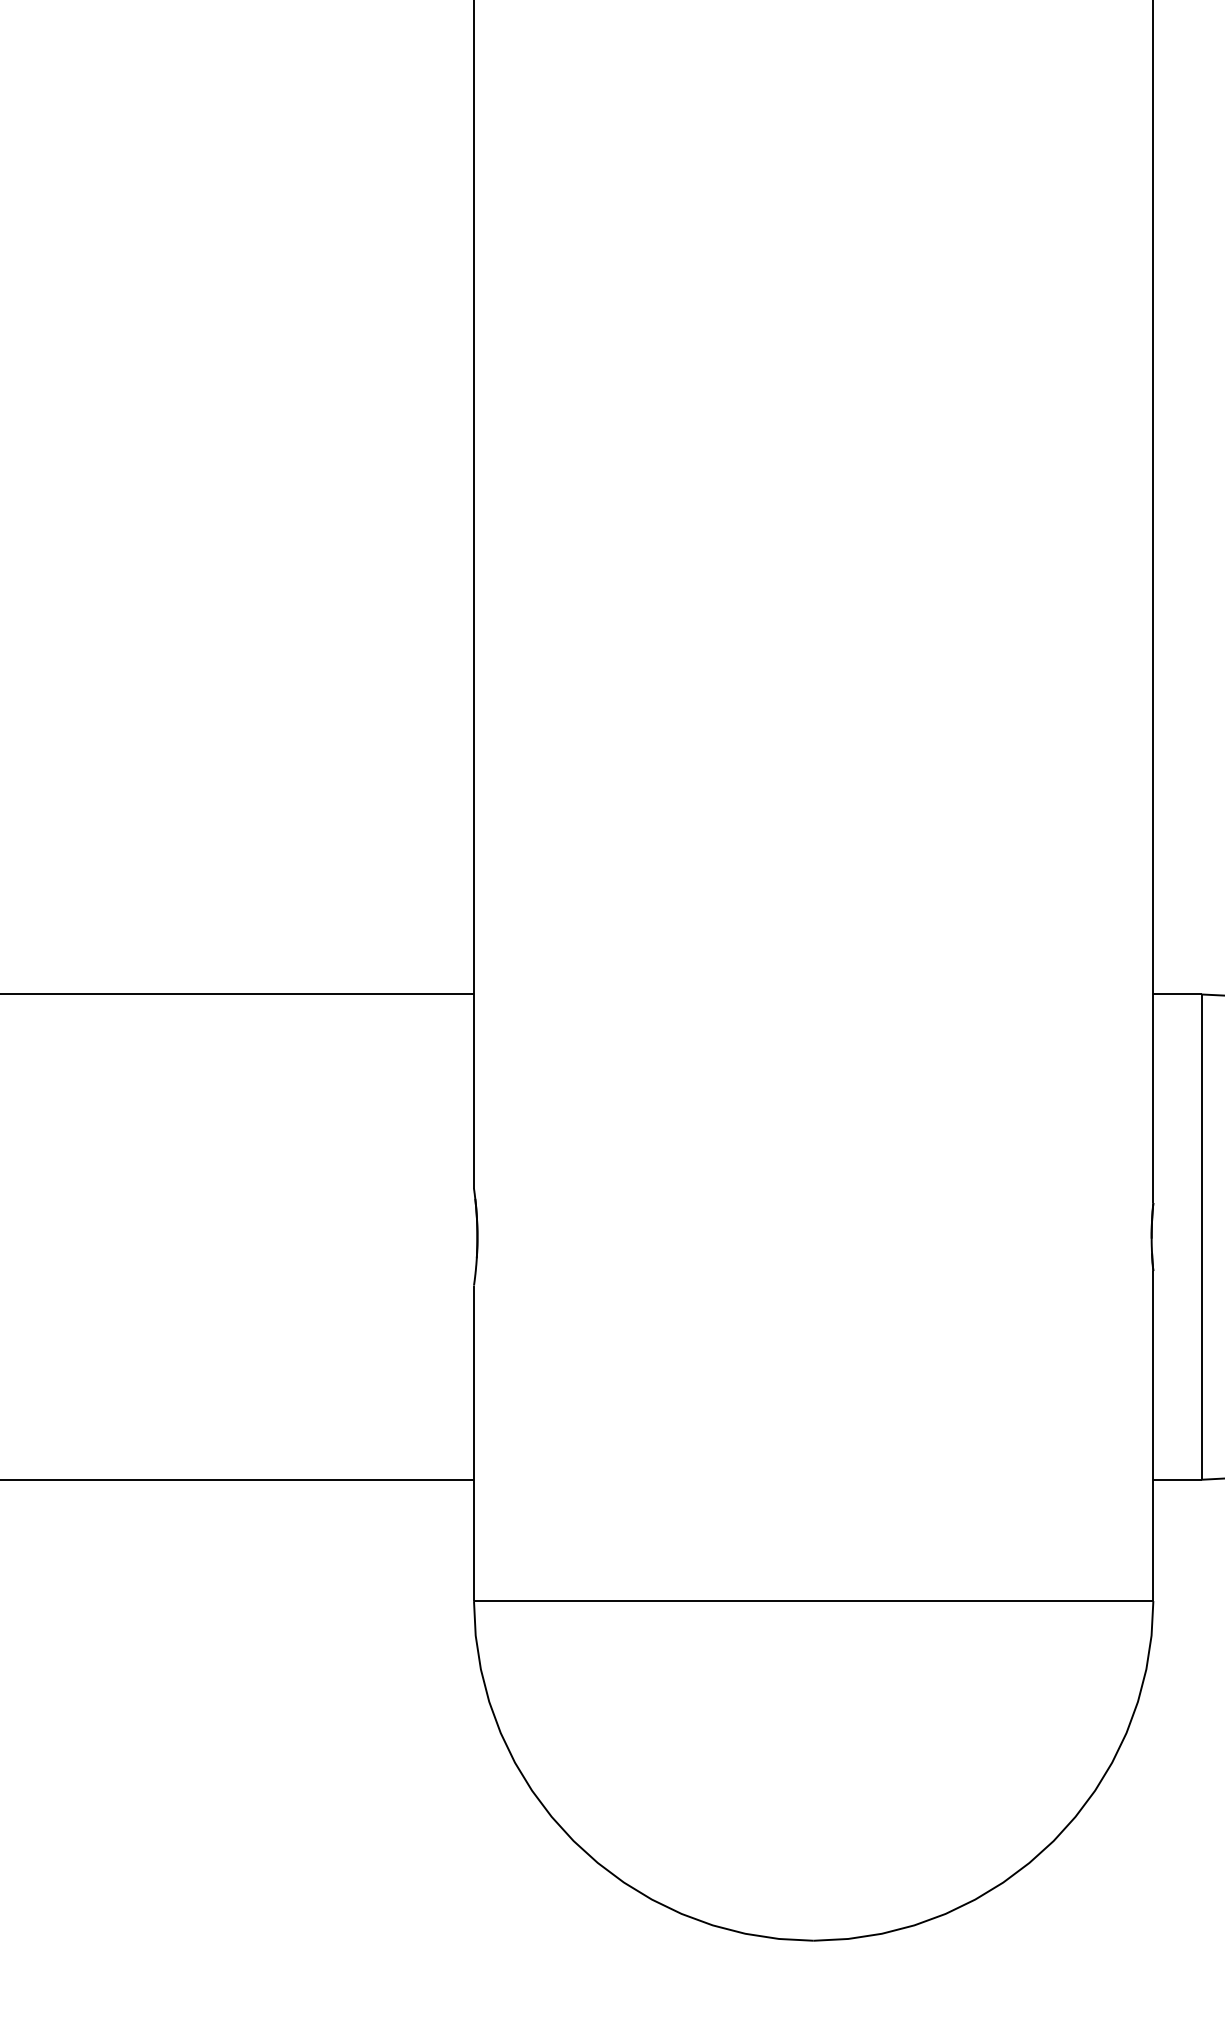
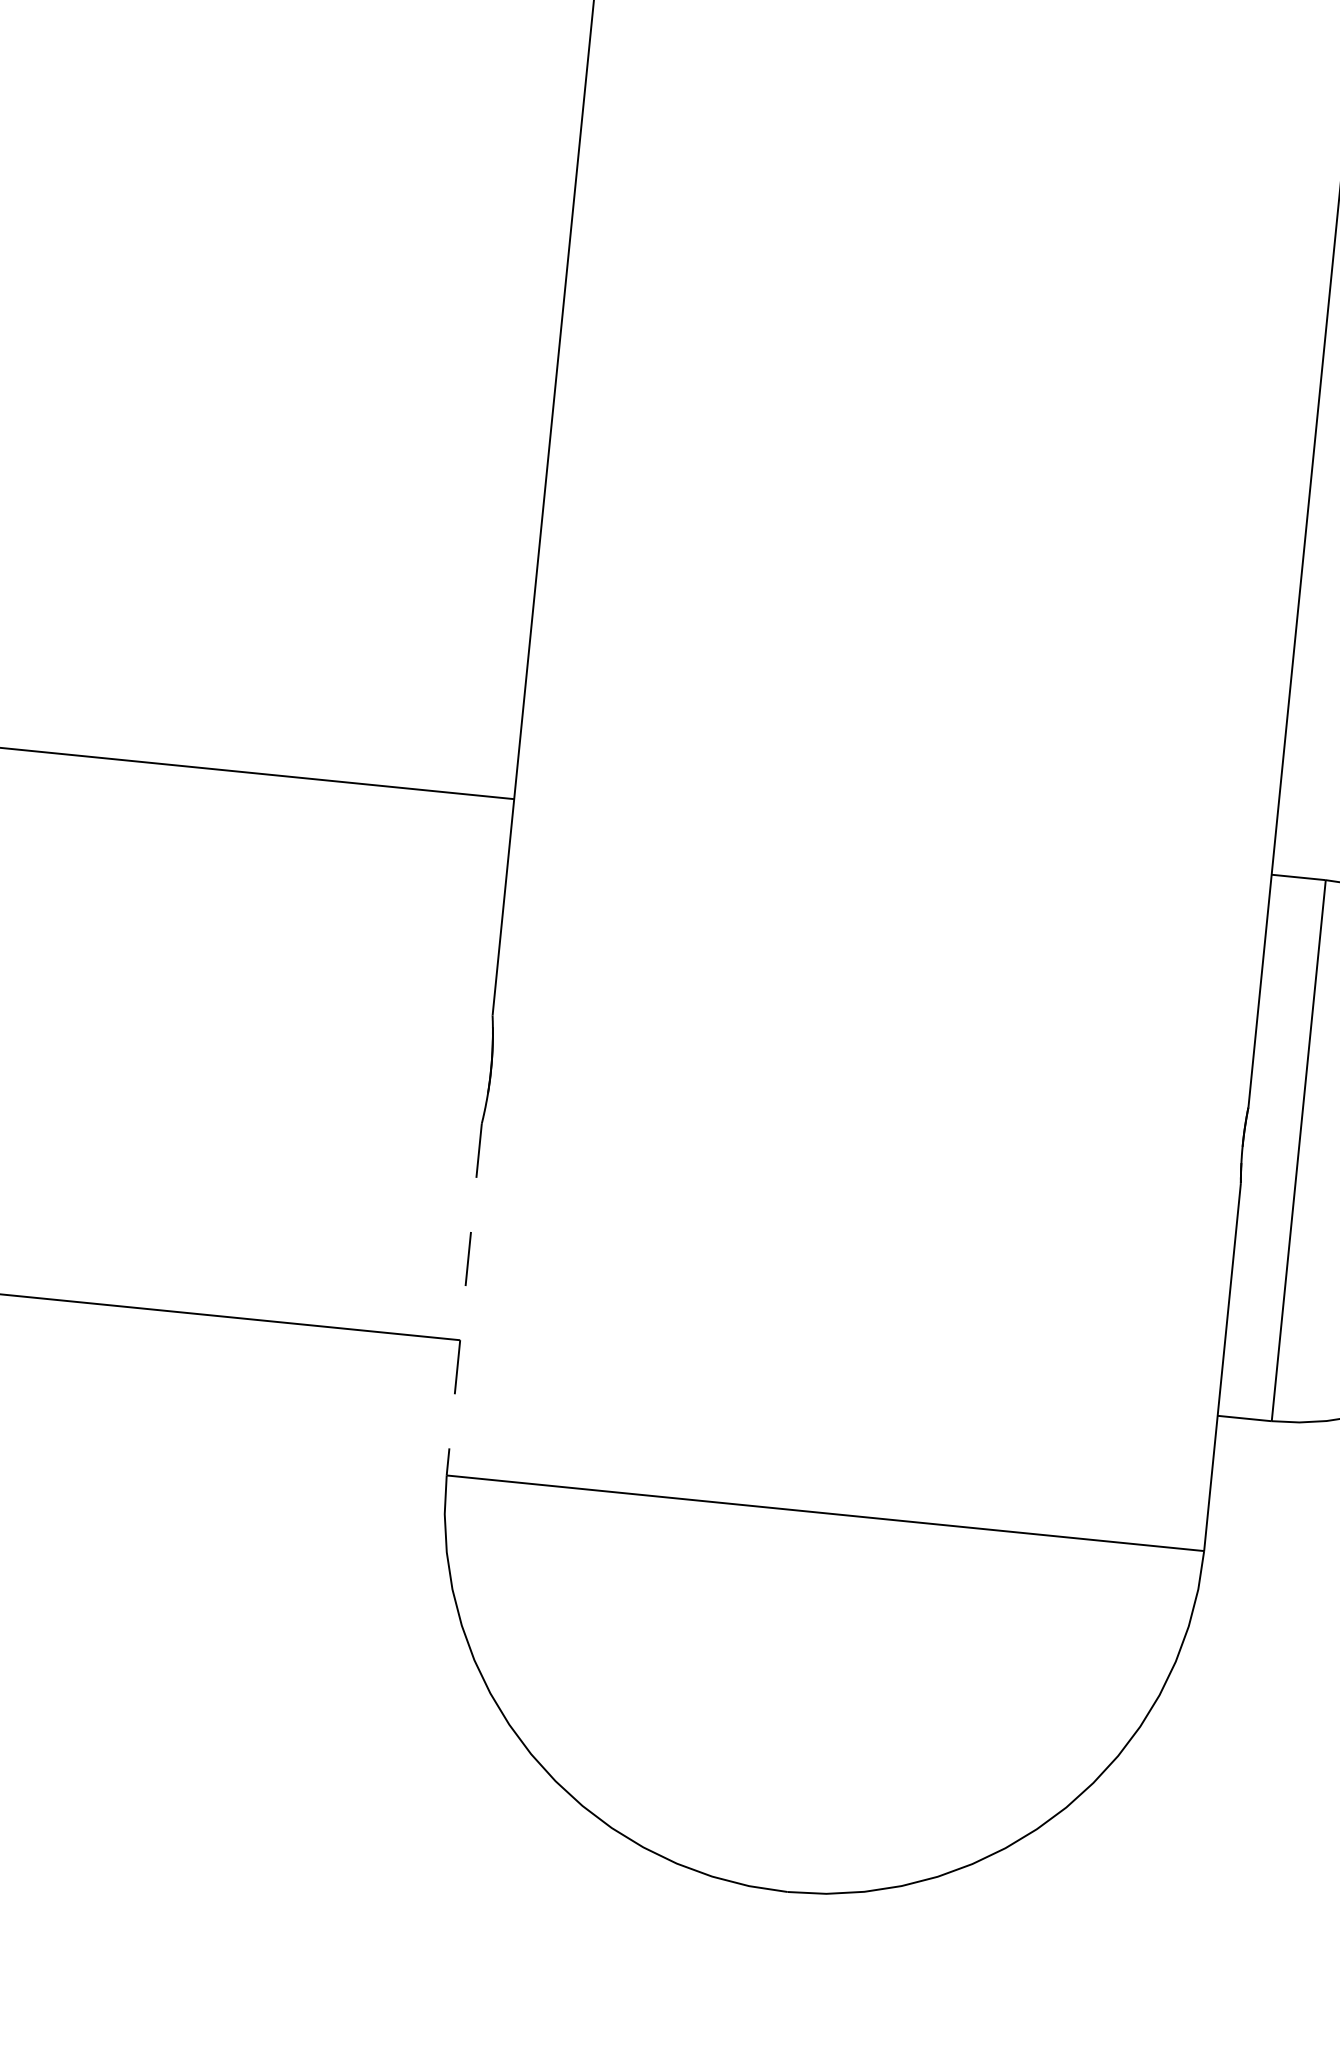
line: (474, 1443) -> (464, 1299), solid -> dashed

